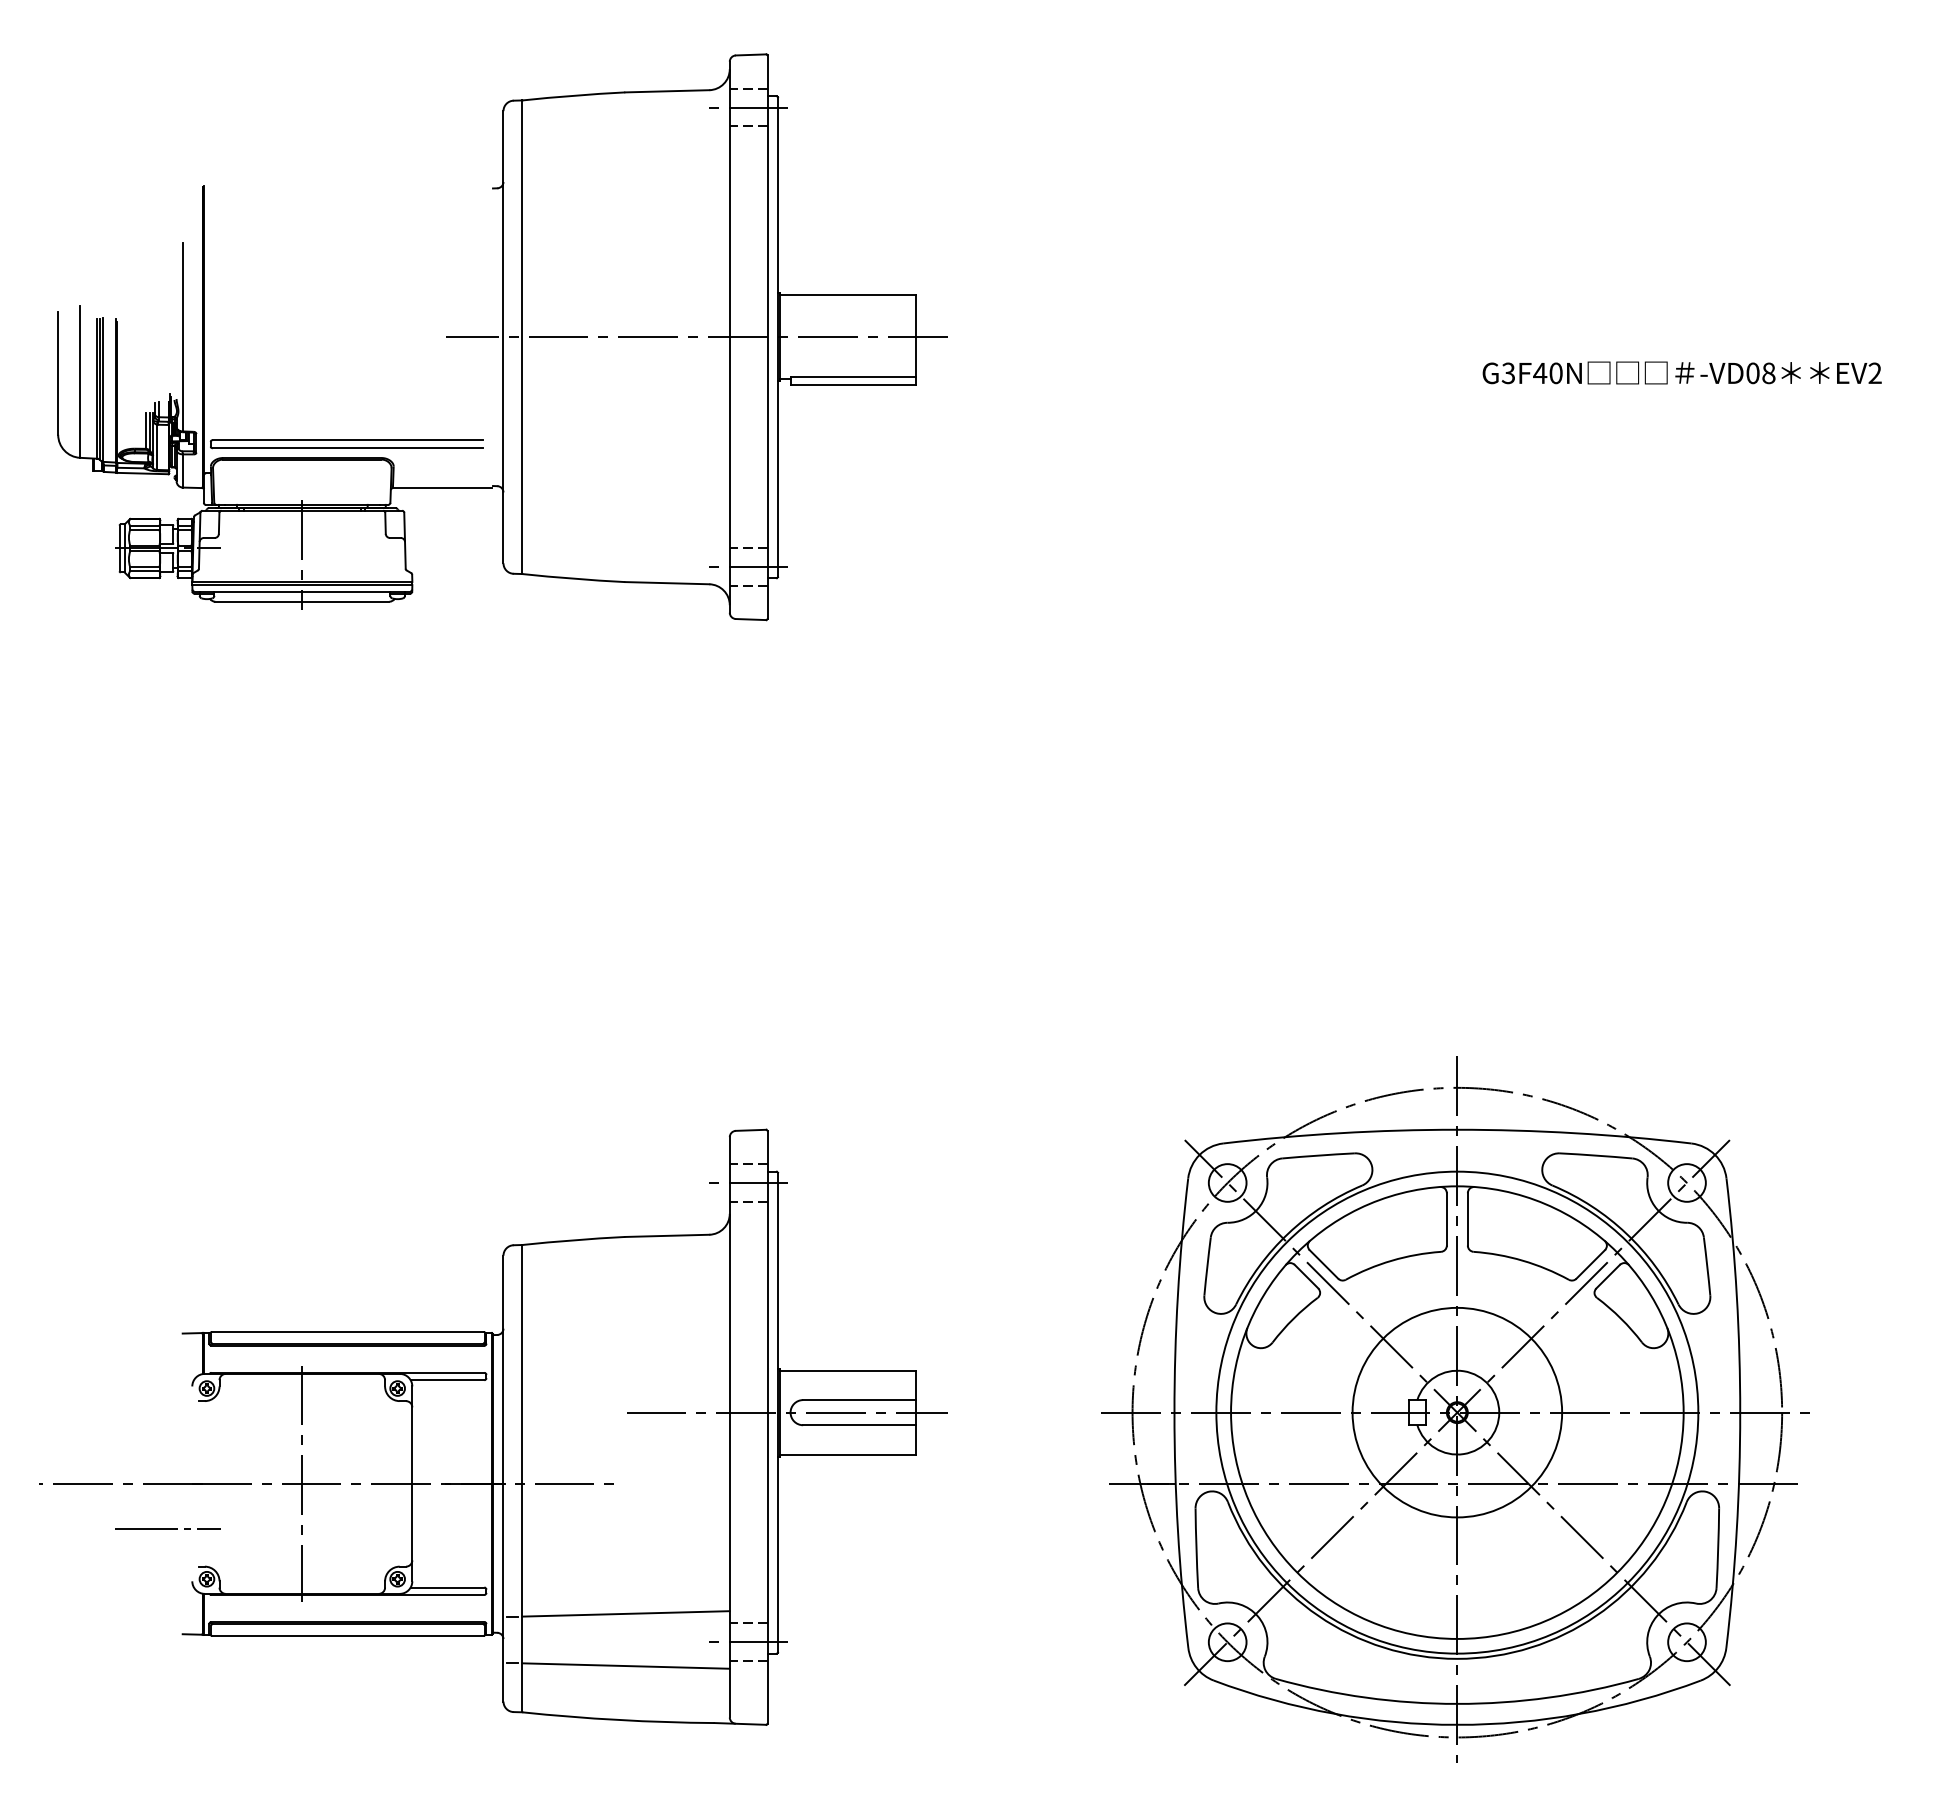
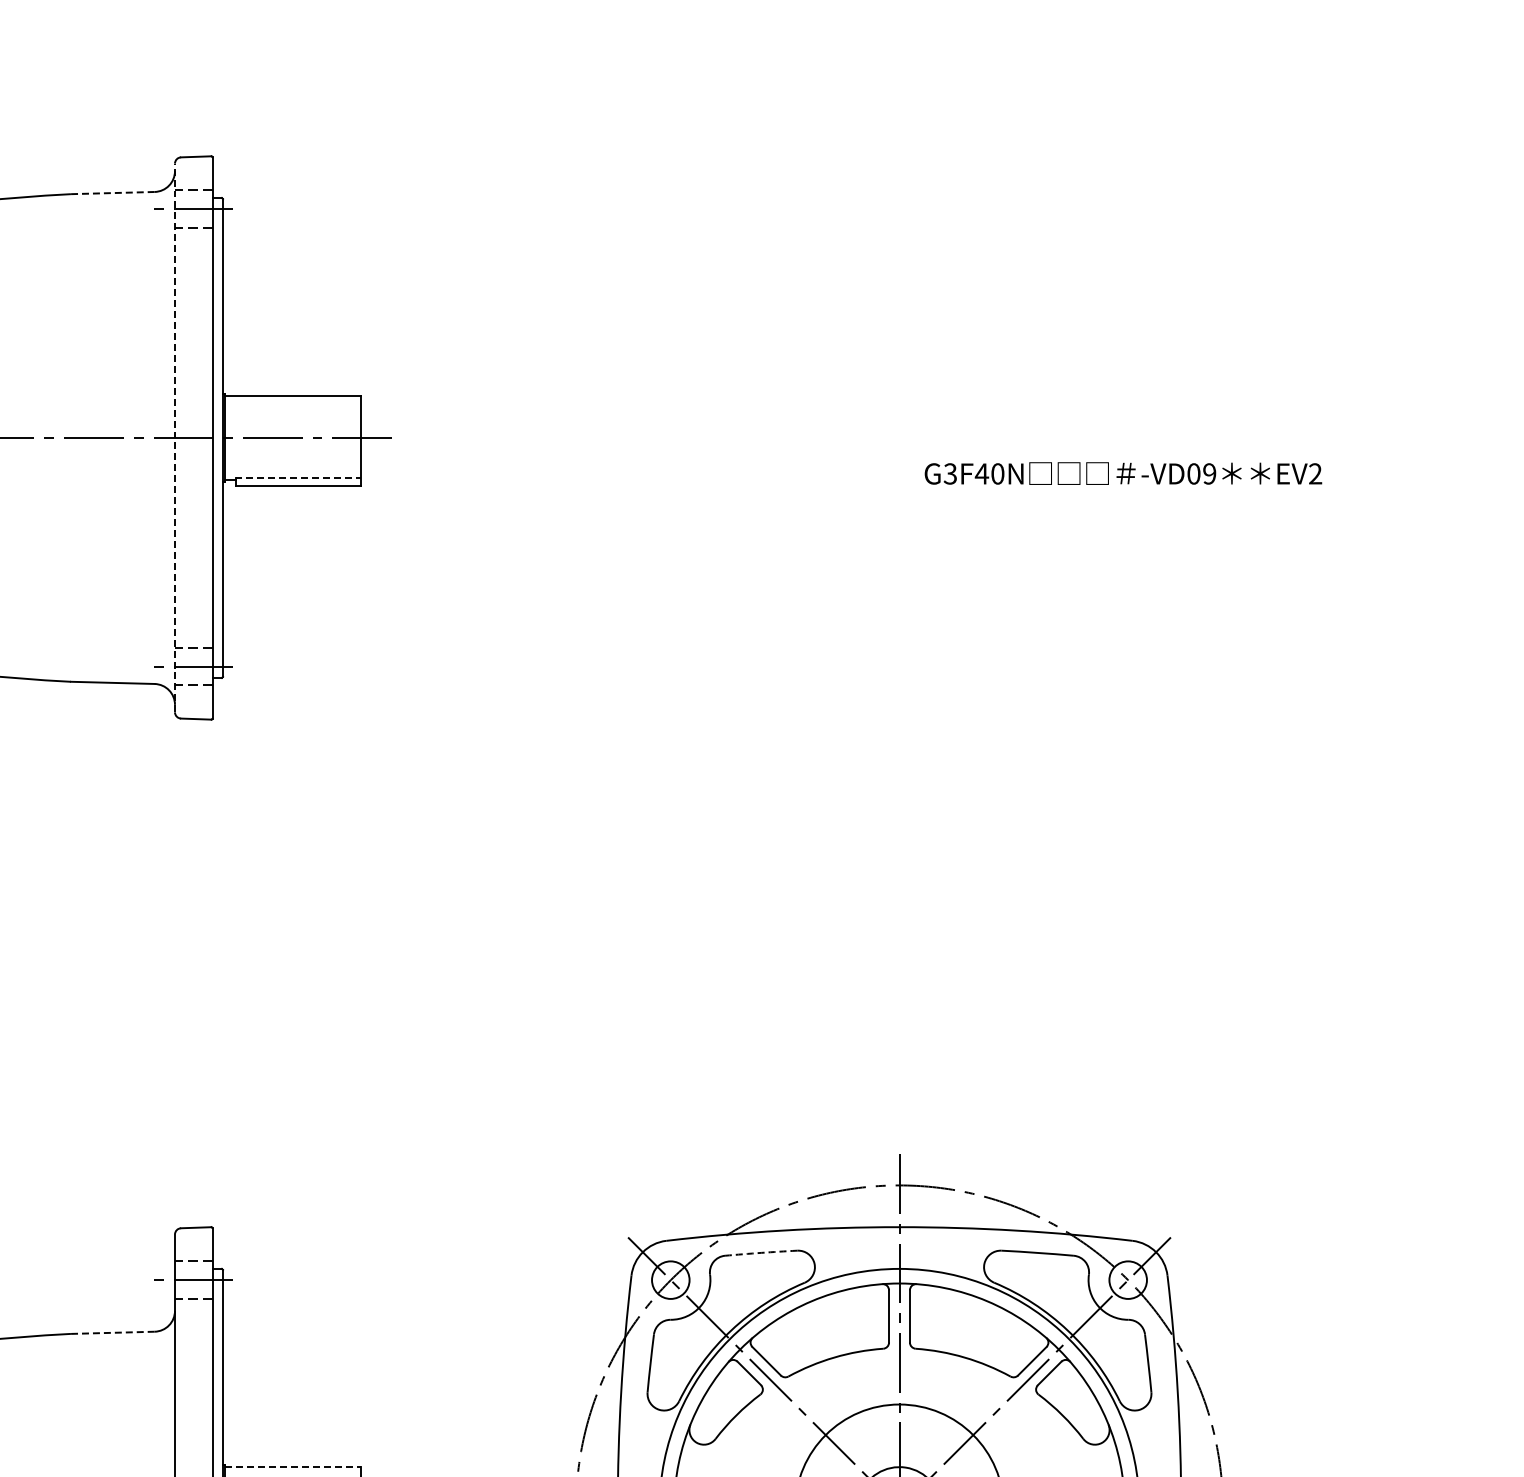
line: (666, 91) -> (111, 193), solid -> dashed
line: (729, 336) -> (174, 437), solid -> dashed
text: (1768, 373) -> (1209, 474), -VD08 -> -VD09
line: (853, 377) -> (298, 478), solid -> dashed
arc: (1318, 1155) -> (761, 1252), solid -> dashed
line: (666, 1235) -> (111, 1332), solid -> dashed
line: (848, 1370) -> (293, 1466), solid -> dashed

